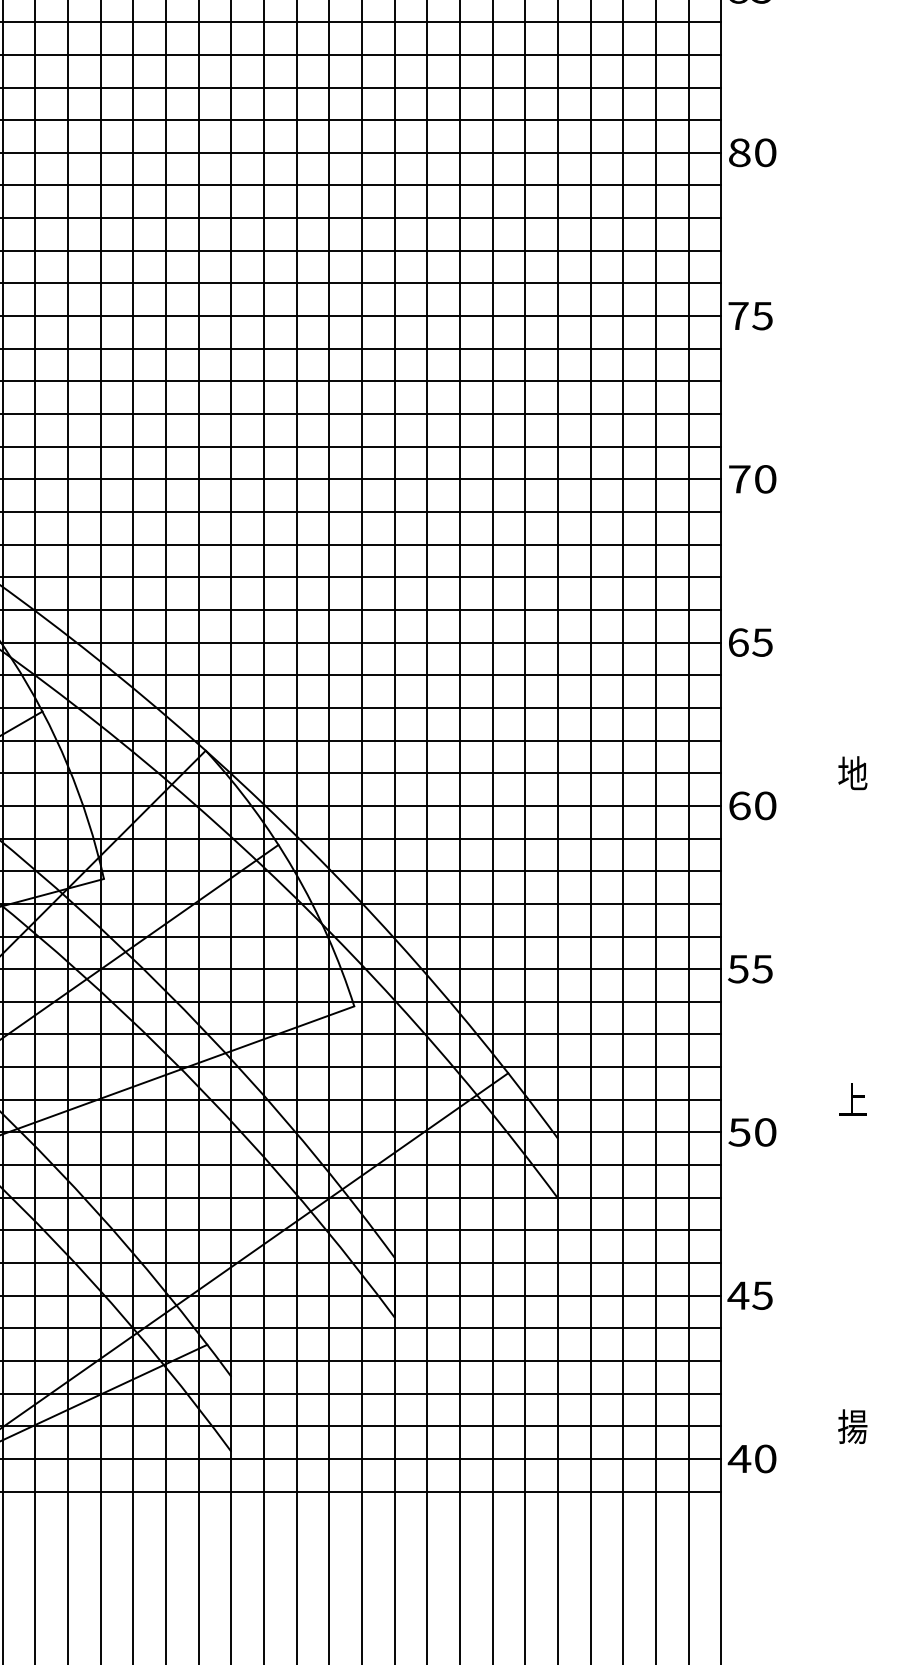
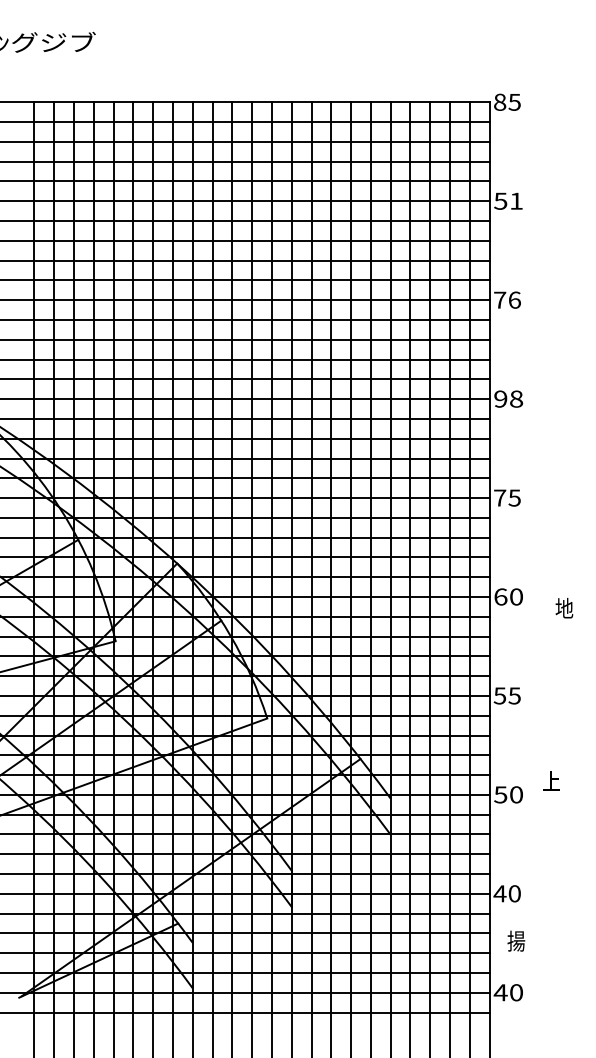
text: (752, 151) -> (508, 200), 80 -> 51
text: (762, 314) -> (514, 299), 75 -> 76
text: (752, 478) -> (508, 398), 70 -> 98
text: (739, 641) -> (500, 497), 65 -> 75
text: (853, 773) -> (564, 608), moved
text: (853, 1098) -> (551, 780), moved
text: (762, 1295) -> (514, 893), 45 -> 40
text: (853, 1425) -> (516, 940), moved

